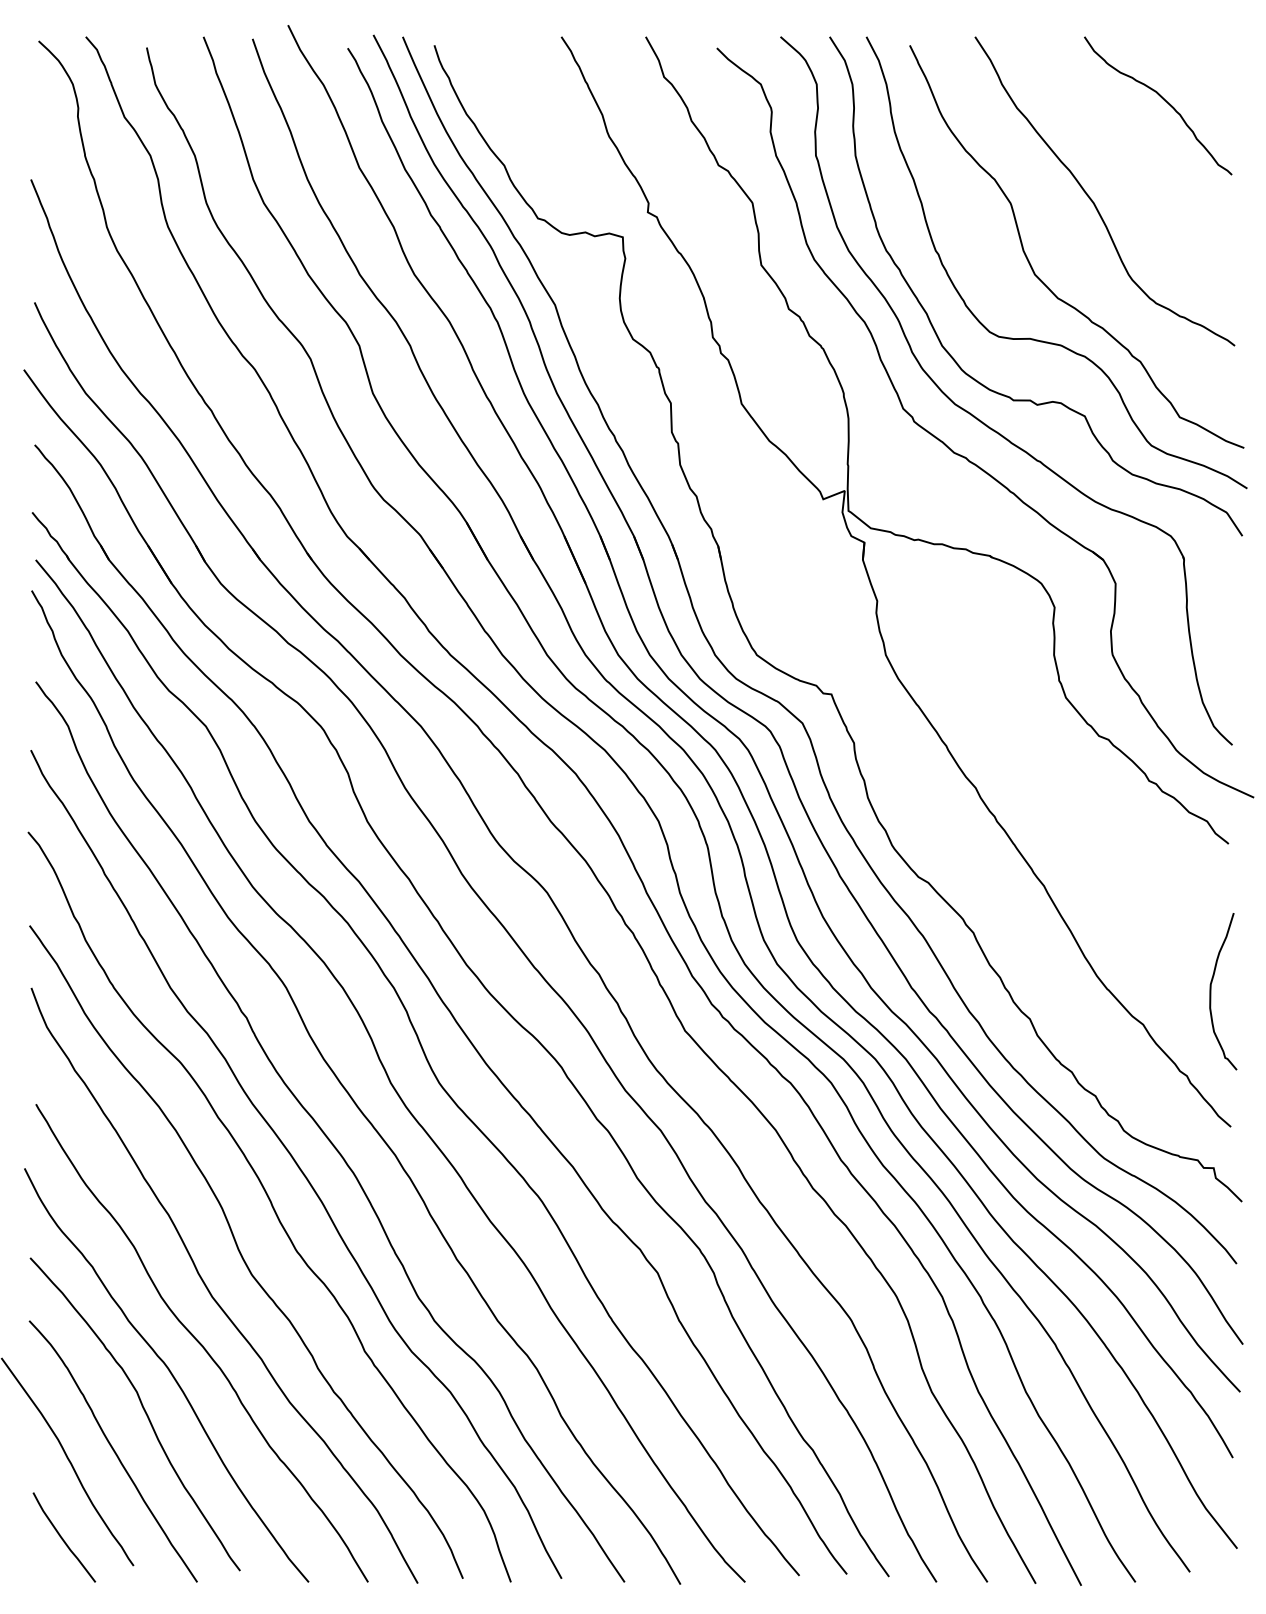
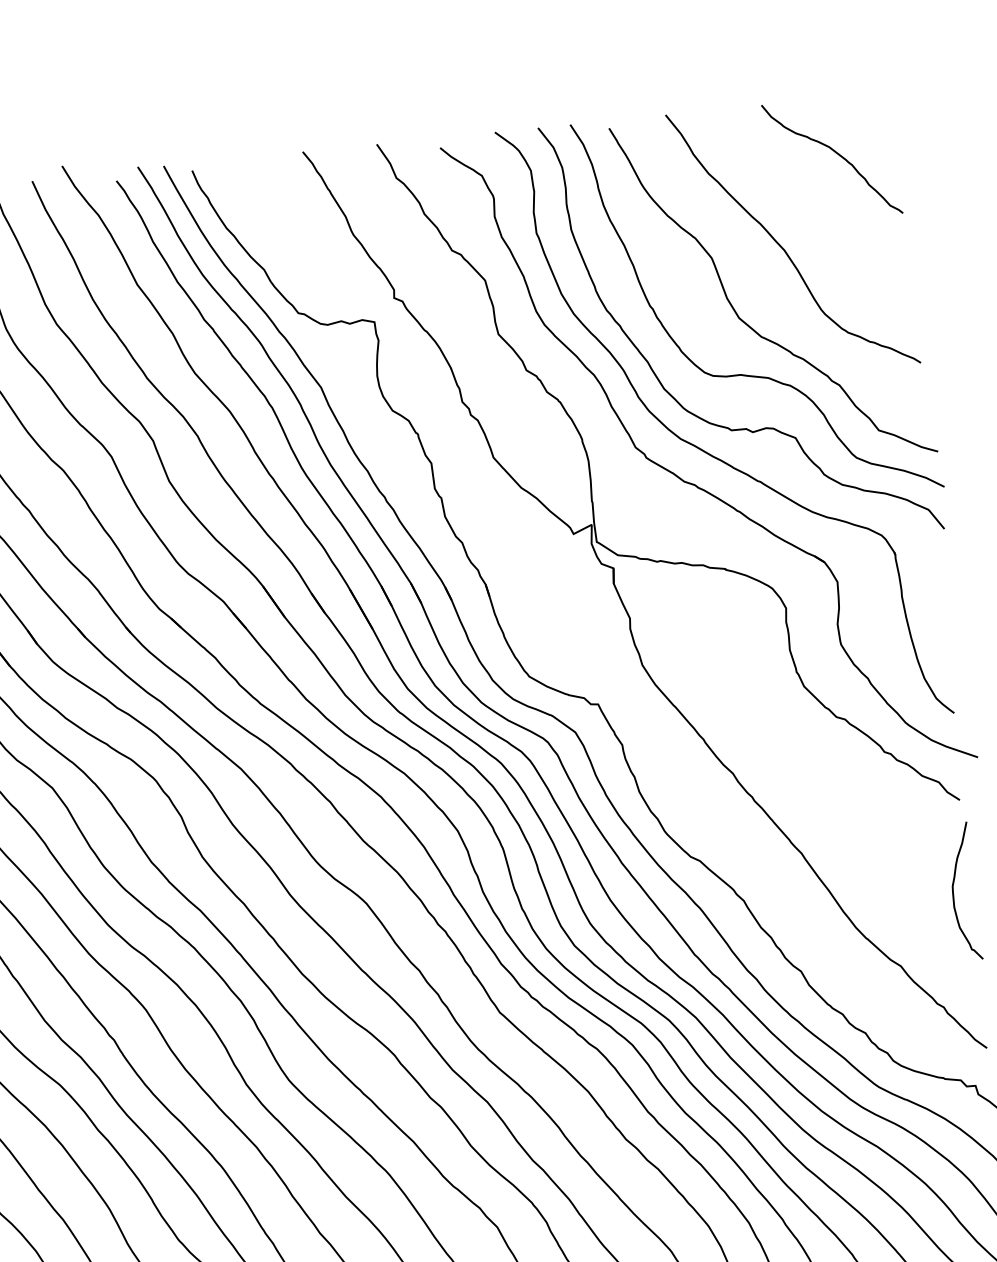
curve: (1211, 991) -> (953, 892), moved

